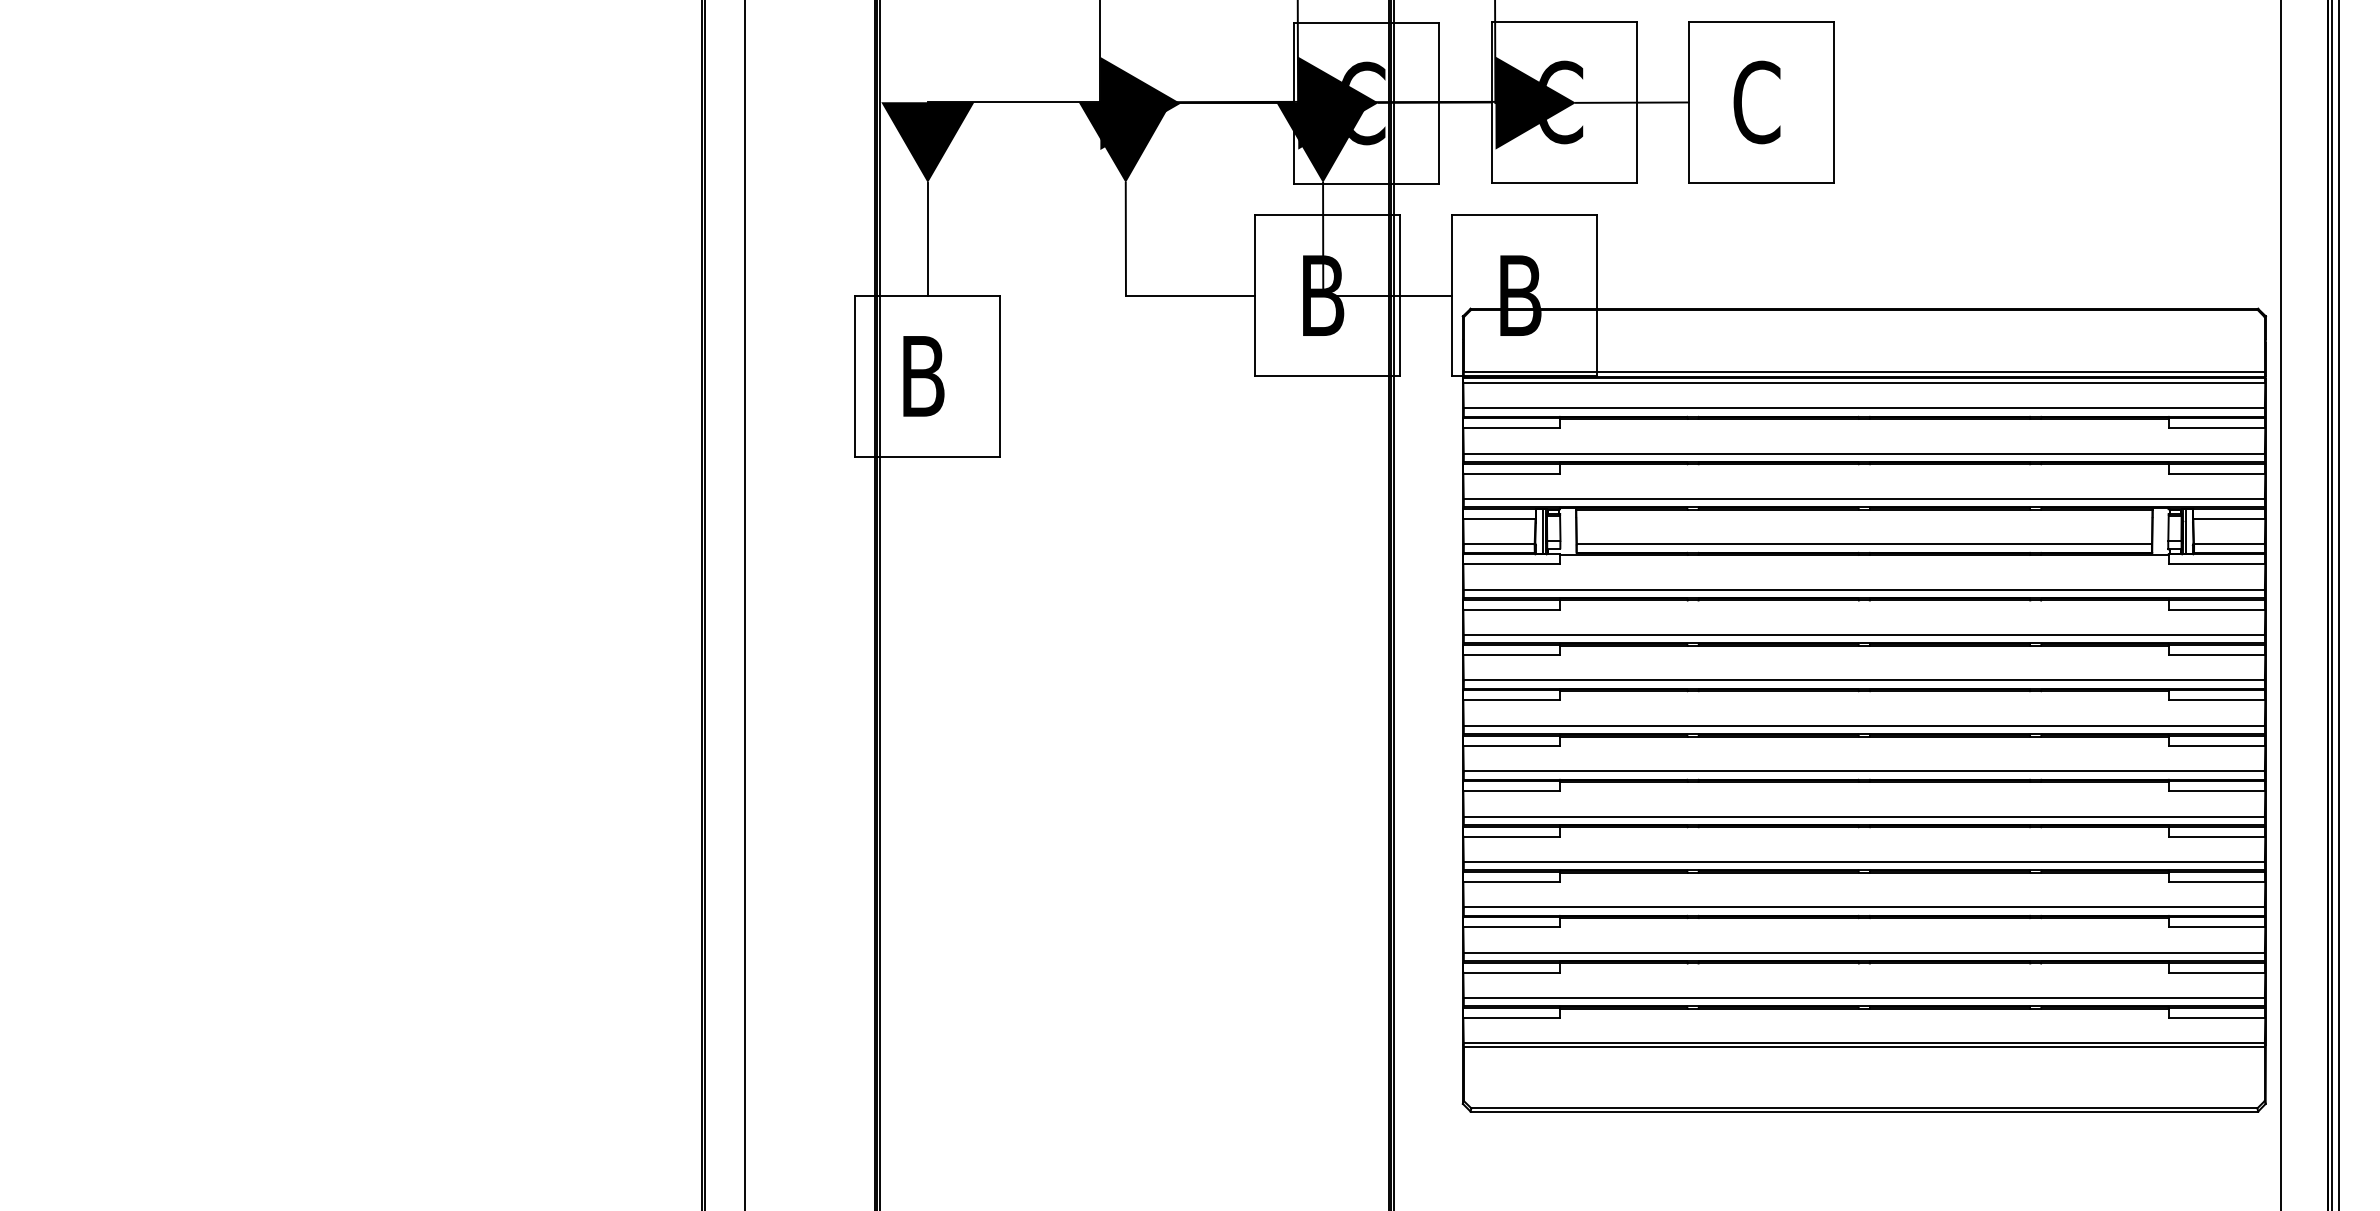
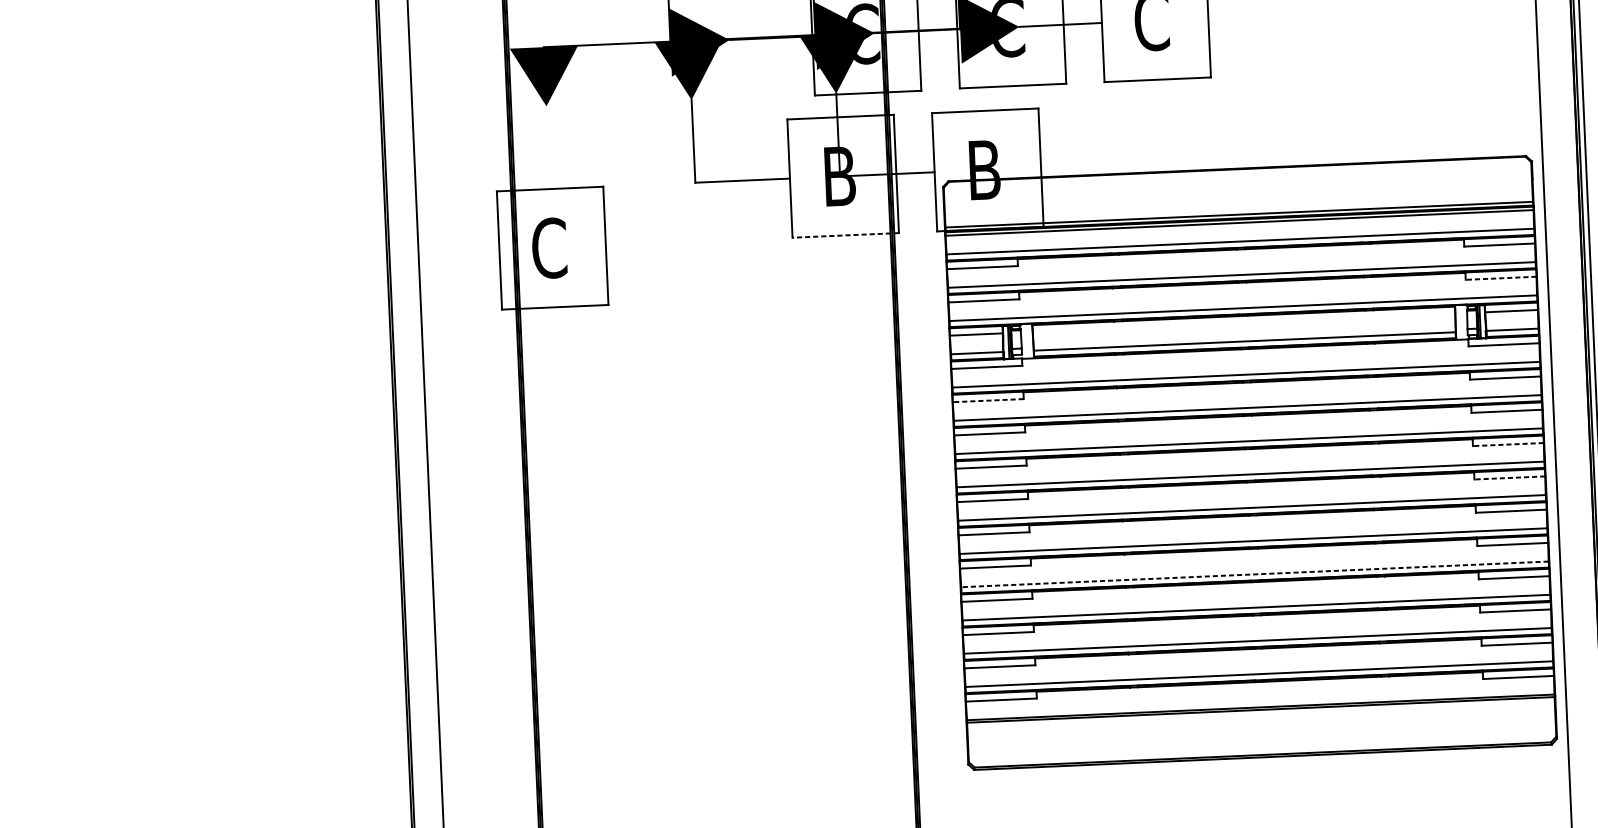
line: (927, 238) -> (548, 147), removed
text: (923, 376) -> (549, 248), B -> C
line: (1327, 376) -> (845, 235), solid -> dashed
line: (2216, 473) -> (1500, 278), solid -> dashed
line: (1511, 609) -> (988, 400), solid -> dashed
line: (2216, 700) -> (1508, 444), solid -> dashed
line: (2216, 745) -> (1509, 477), solid -> dashed
line: (1864, 862) -> (1255, 574), solid -> dashed

